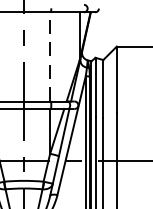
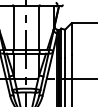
line: (50, 57) -> (39, 28), dashed -> solid

